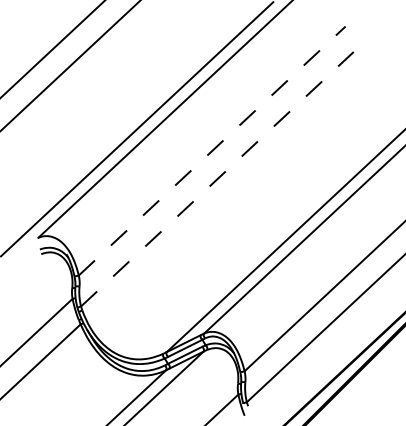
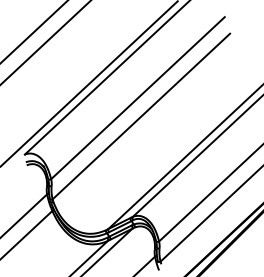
line: (211, 151) -> (137, 98), dashed -> solid
line: (217, 179) -> (141, 116), dashed -> solid

